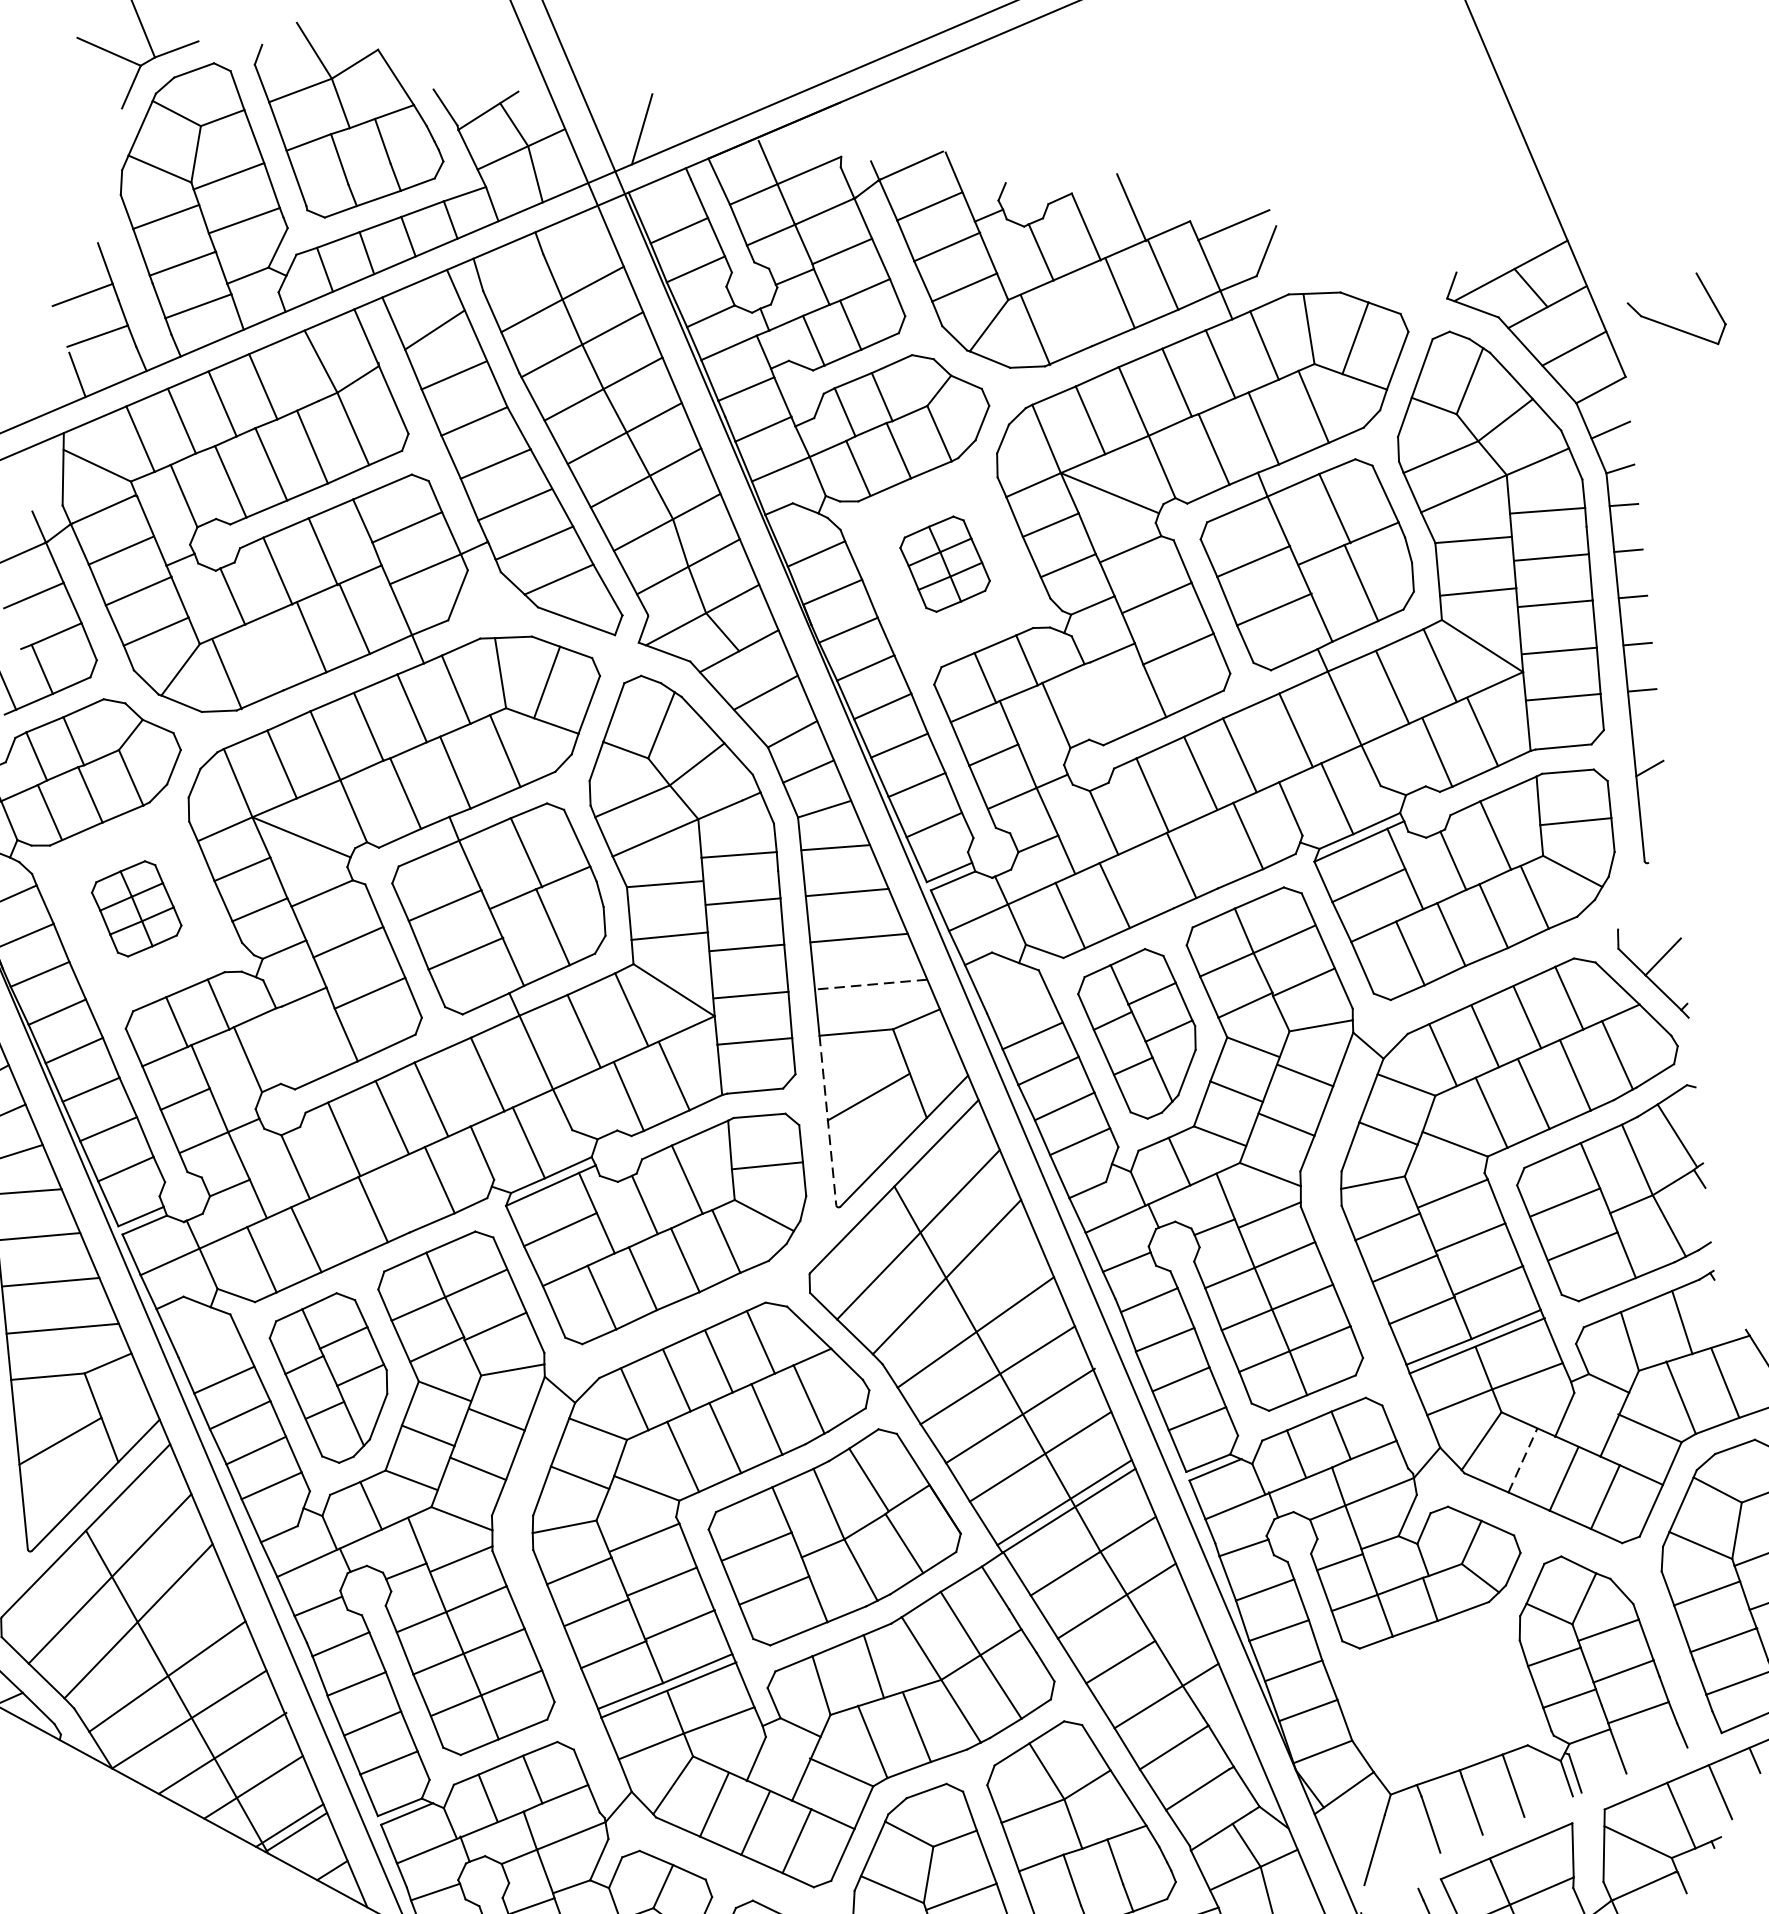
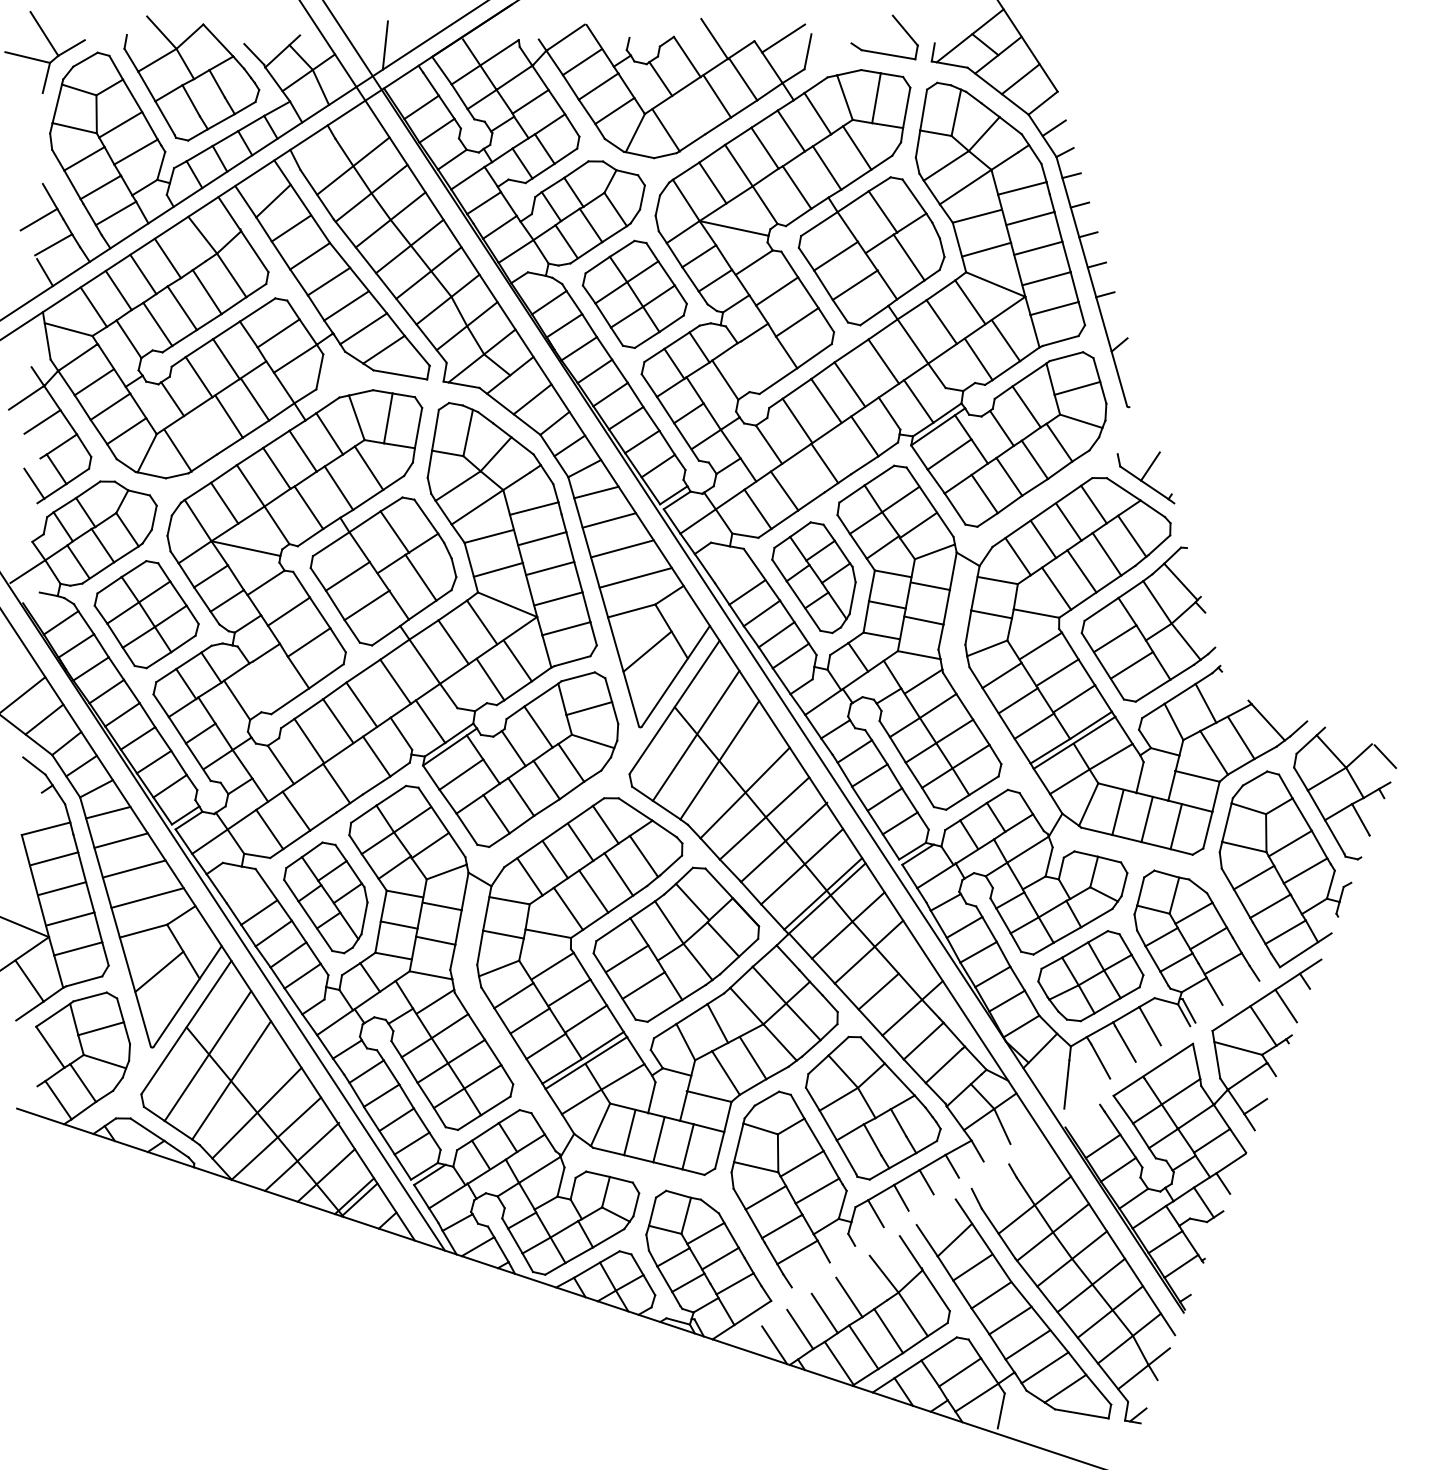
part: (1671, 325) -> (882, 52), moved
part: (945, 563) -> (634, 293), size x1.67
part: (136, 908) -> (146, 614), size x1.67
line: (870, 985) -> (635, 578), dashed -> solid
line: (828, 1120) -> (623, 671), dashed -> solid
line: (1523, 1459) -> (1118, 811), dashed -> solid
part: (1438, 1696) -> (1090, 976), added

